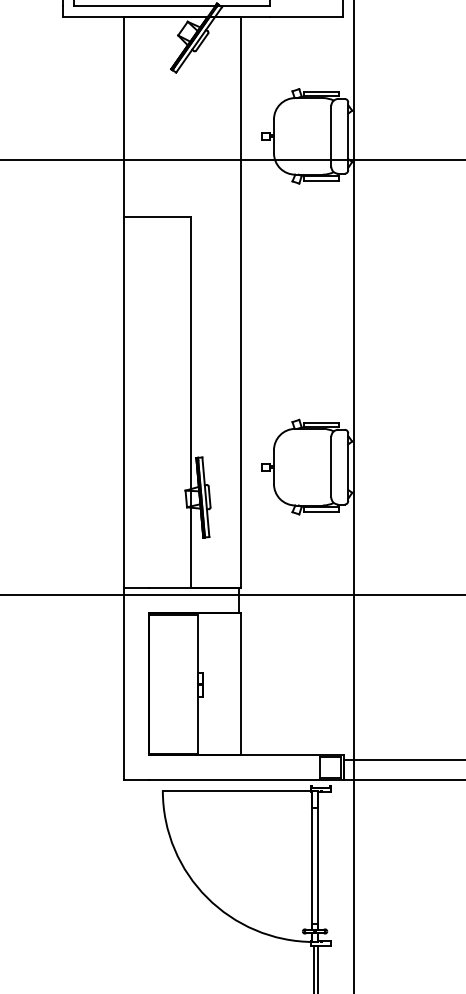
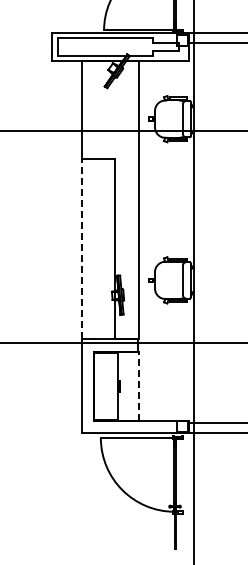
line: (123, 401) -> (81, 248), solid -> dashed
line: (240, 684) -> (138, 386), solid -> dashed

